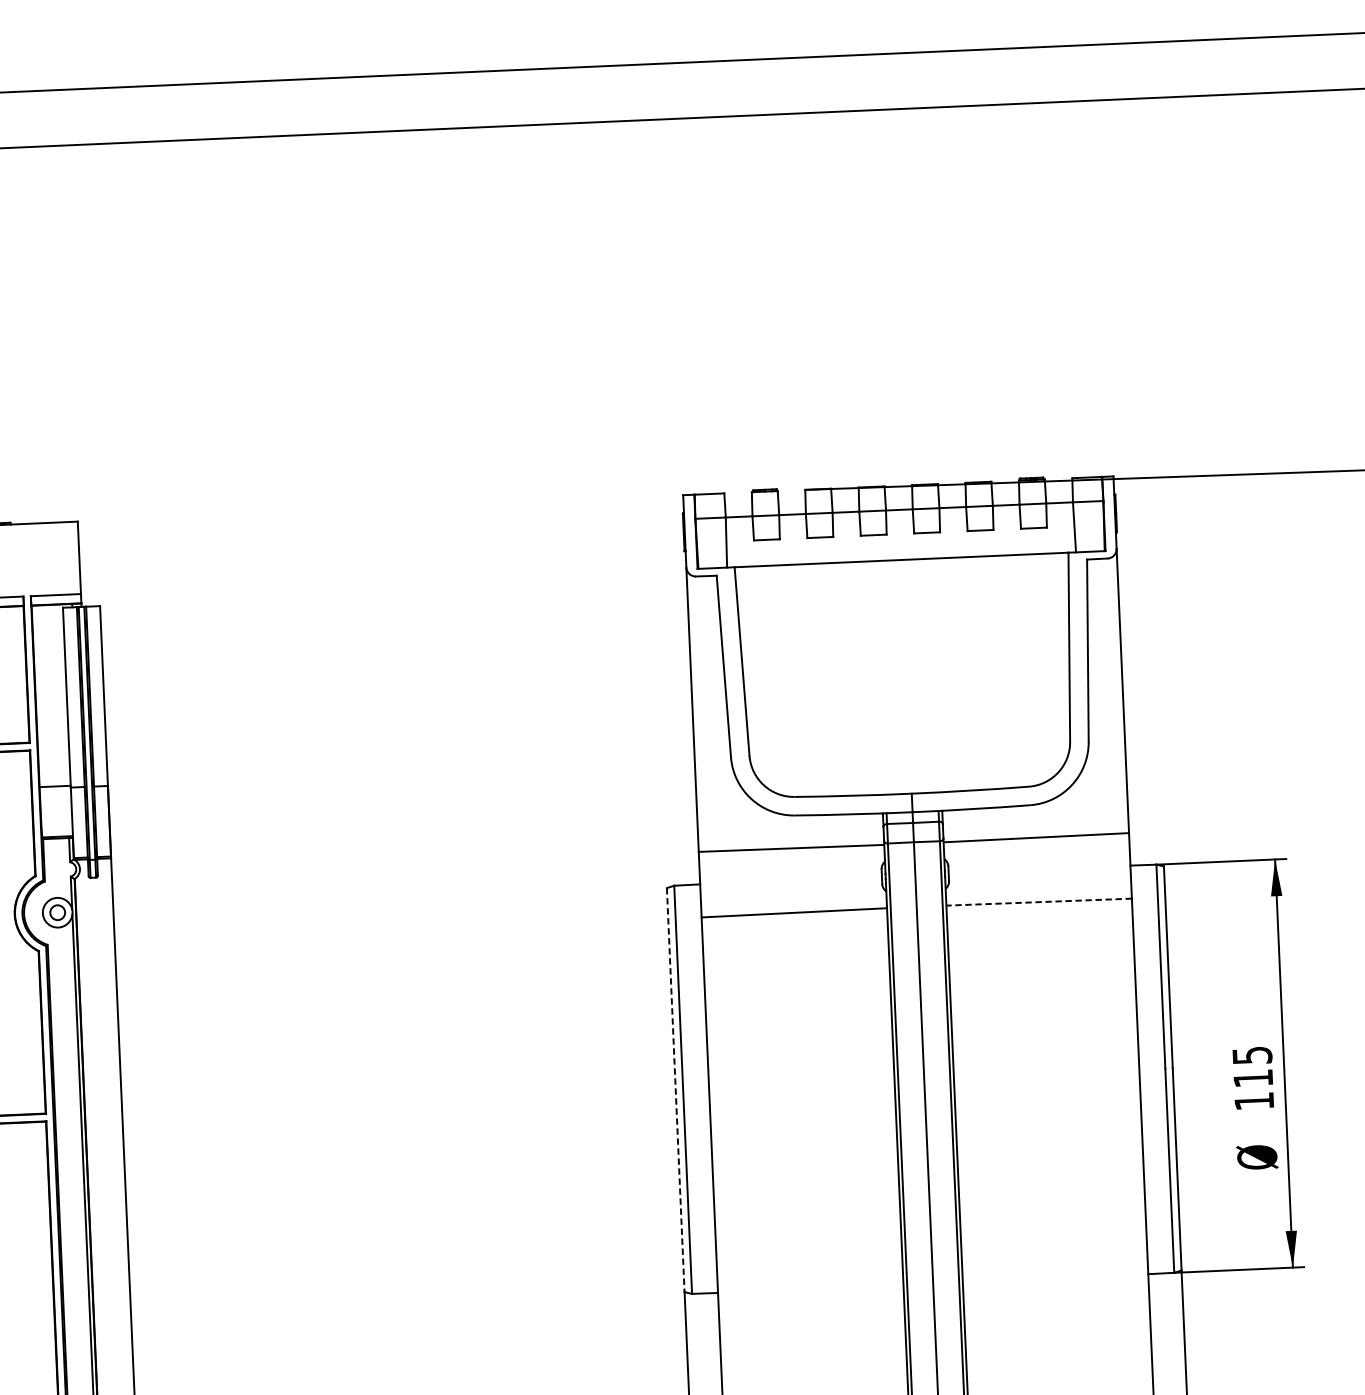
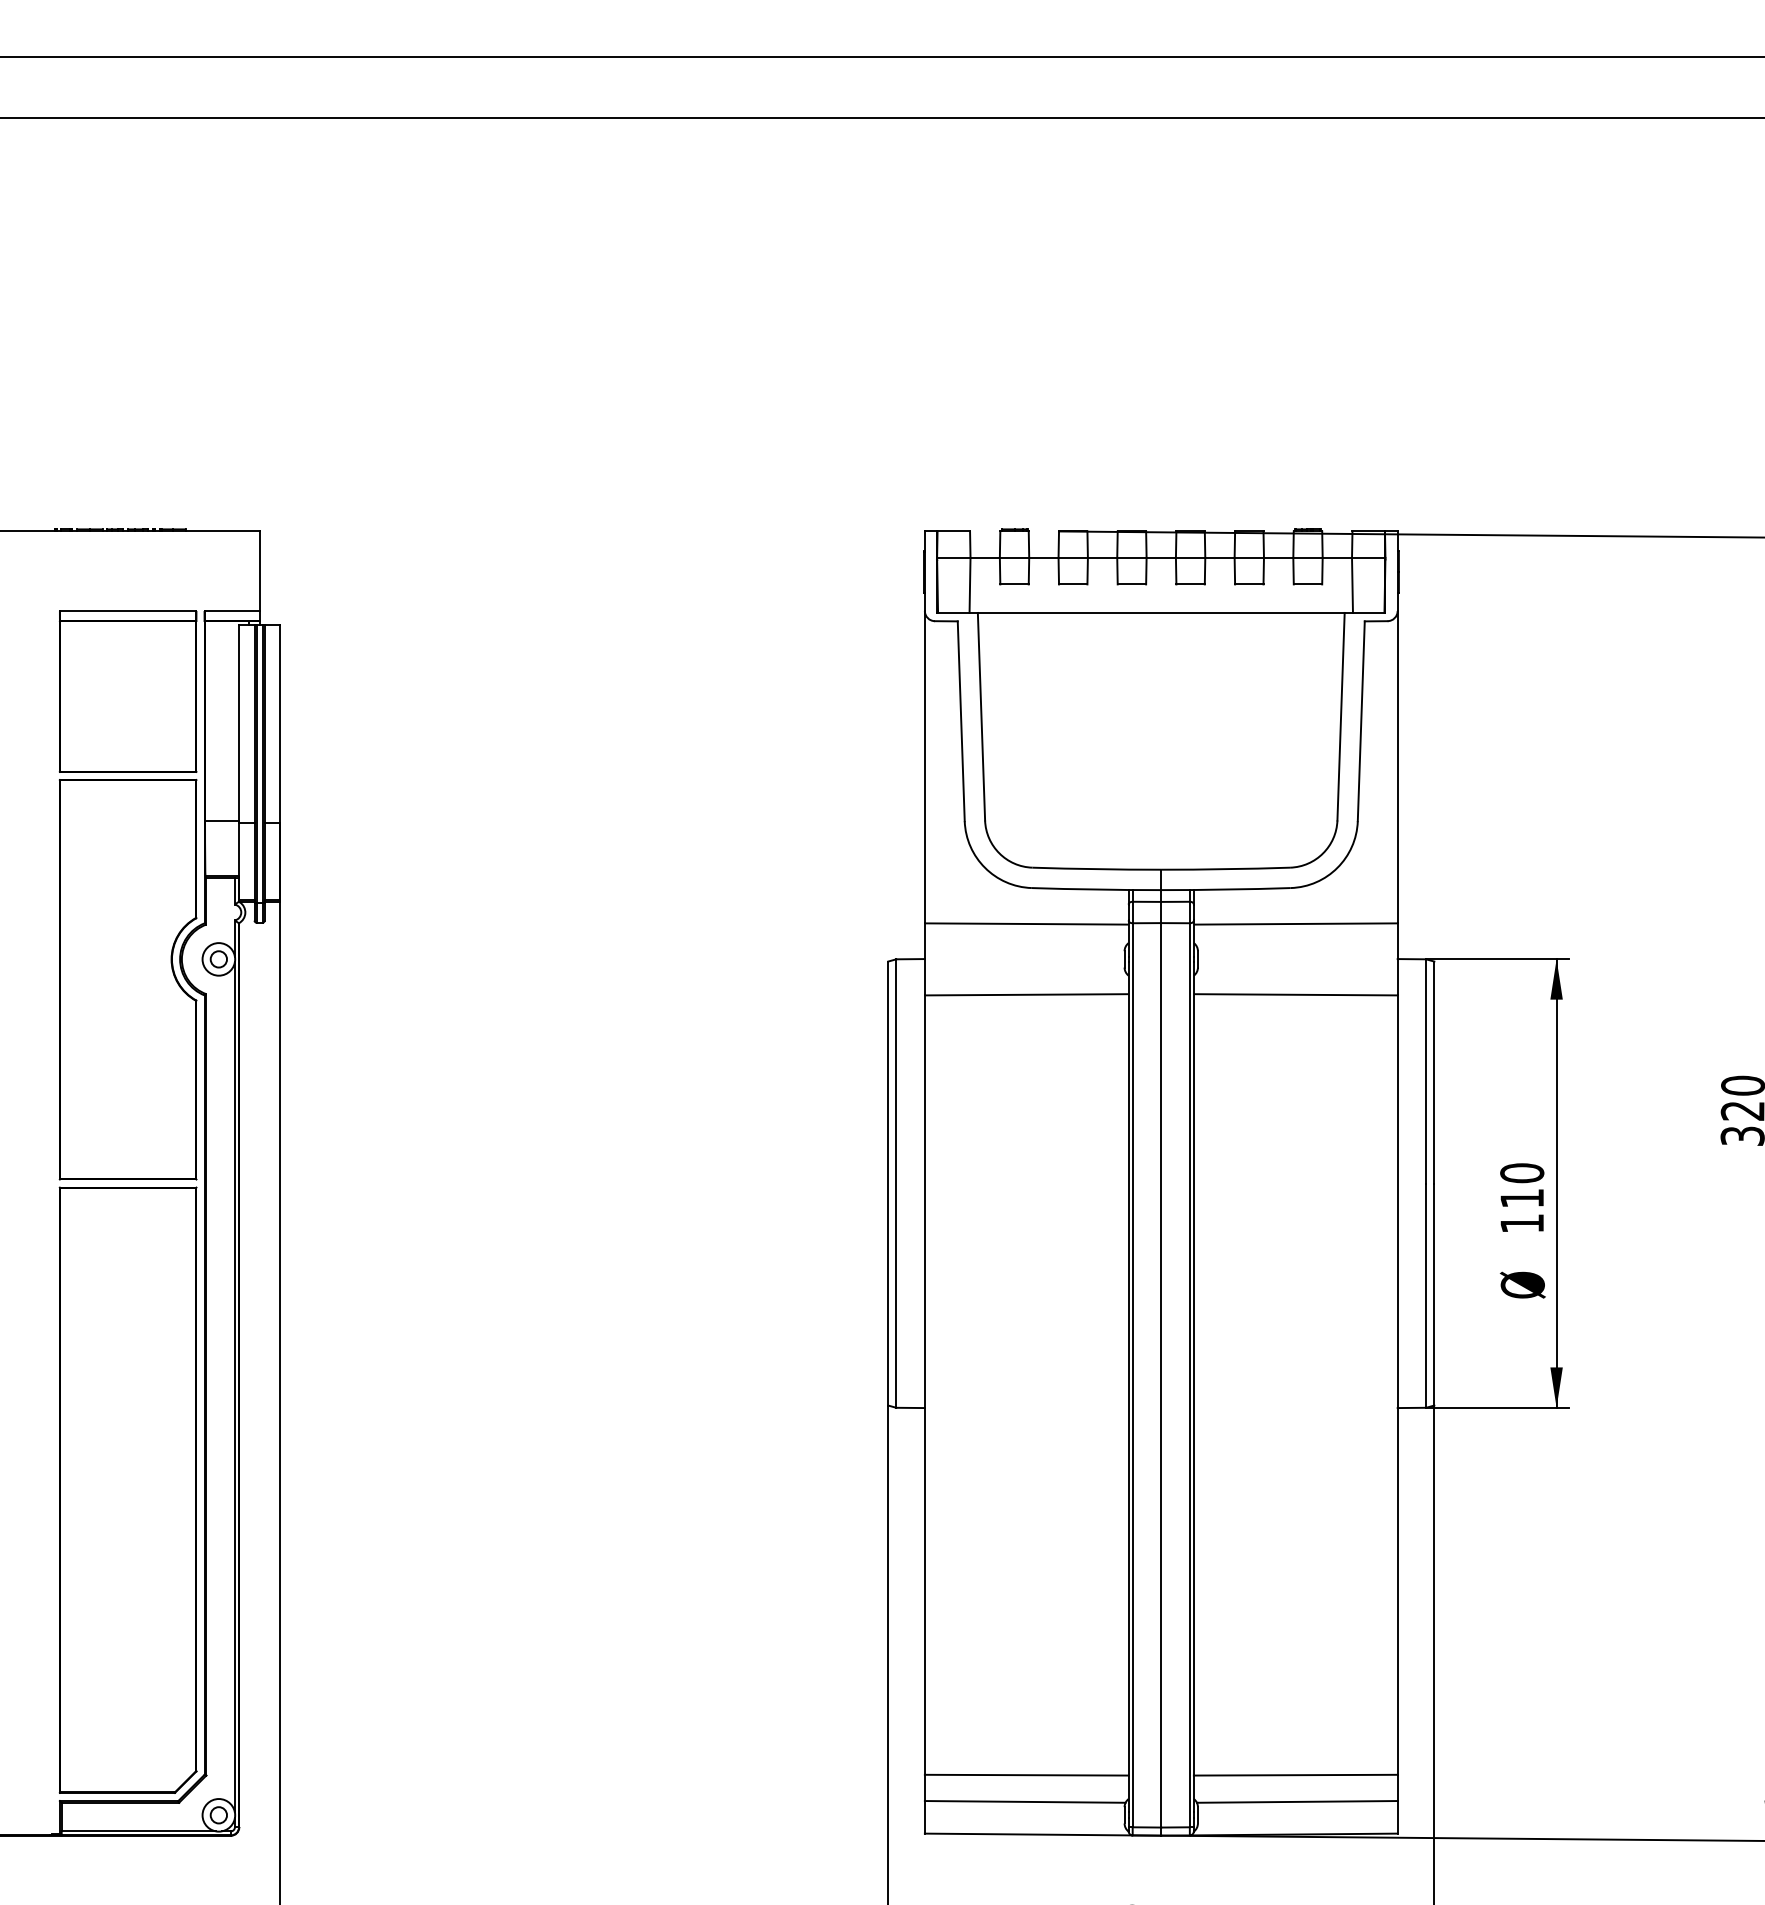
line: (1038, 901) -> (1295, 994), dashed -> solid
text: (1252, 1055) -> (1522, 1173), 115 -> 110
line: (676, 1090) -> (888, 1183), dashed -> solid

